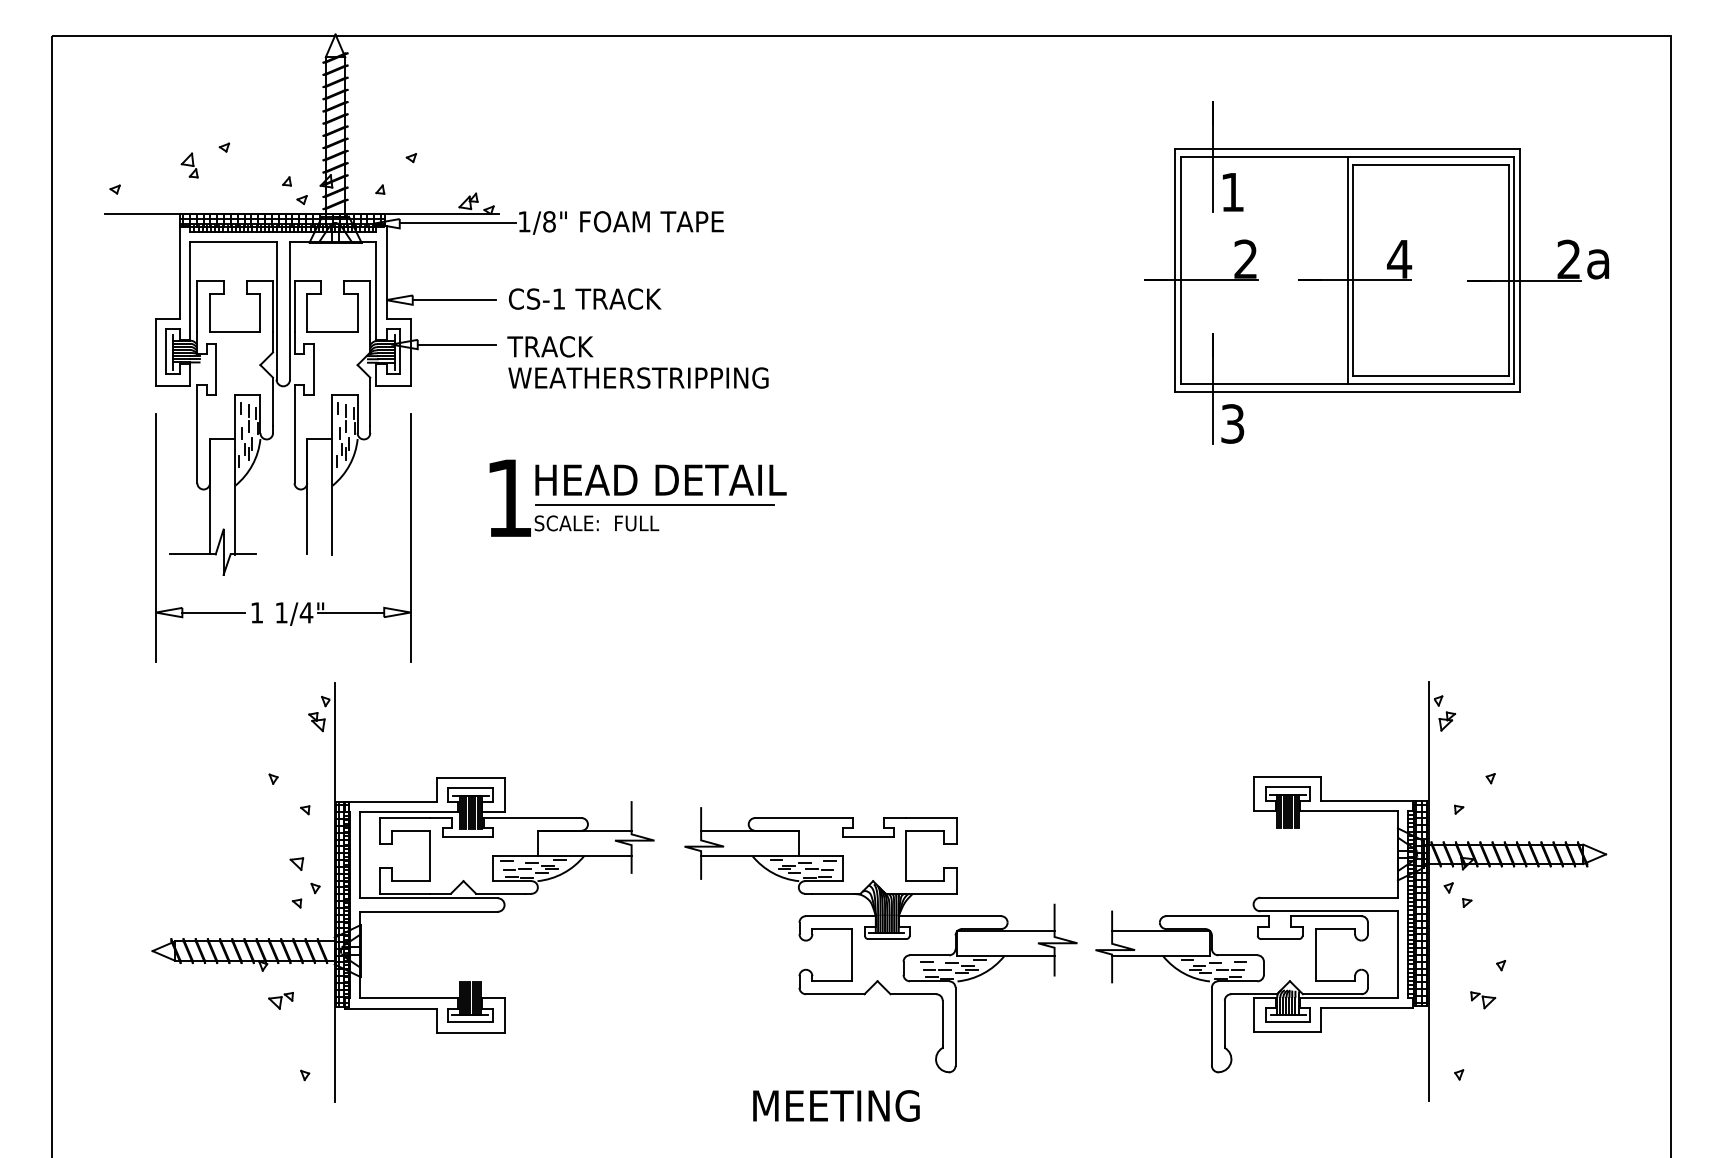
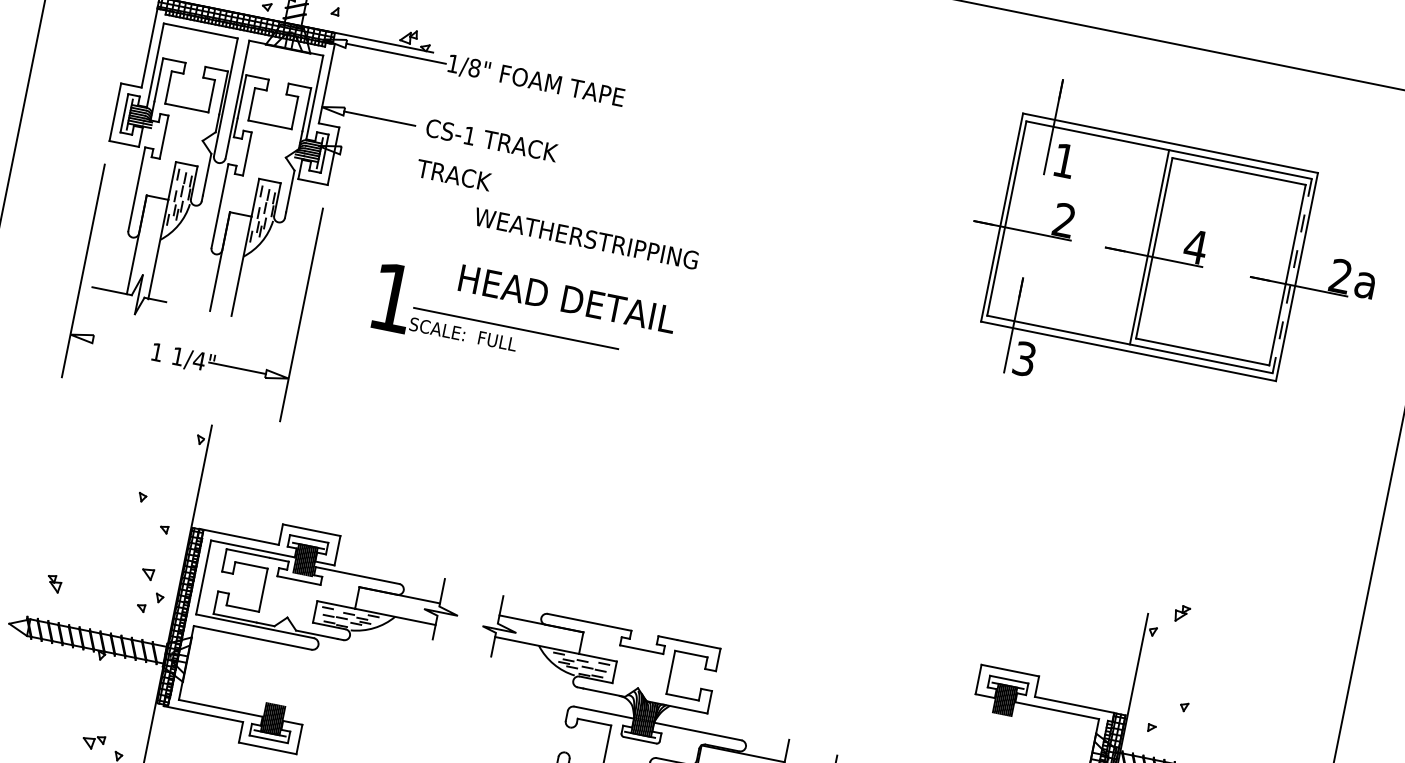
line: (1514, 270) -> (1292, 276), solid -> dashed
line: (456, 344) -> (374, 157), removed
text: (638, 377) -> (586, 238), moved
text: (660, 479) -> (567, 298), moved
line: (213, 612) -> (119, 344), removed
part: (1446, 721) -> (1181, 613), moved
part: (316, 722) -> (53, 584), moved
part: (280, 1000) -> (93, 741), moved

